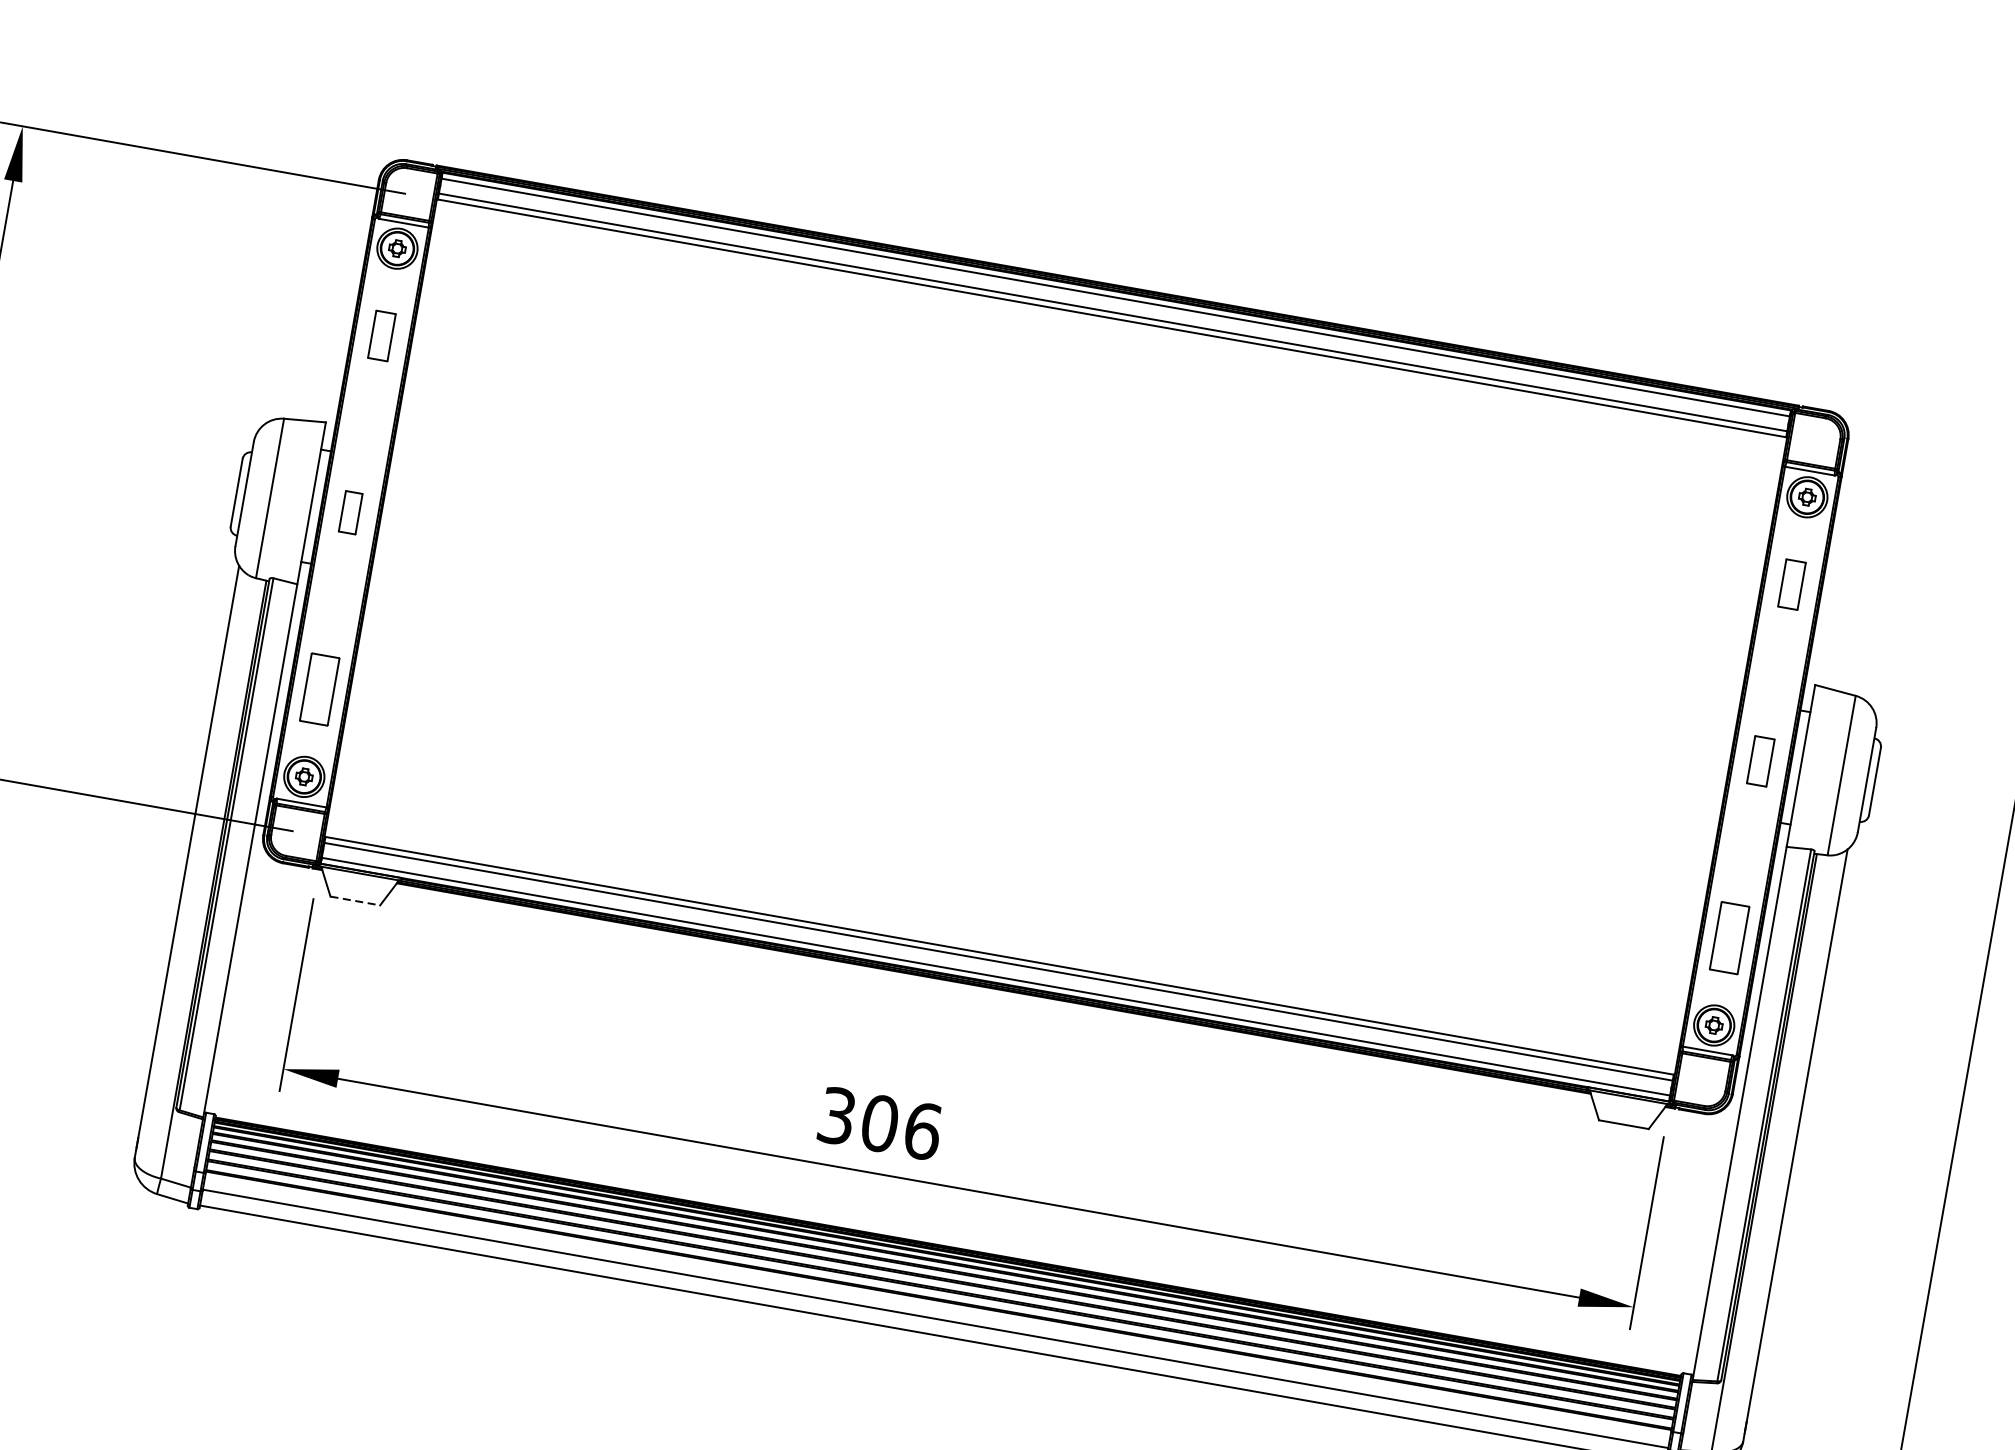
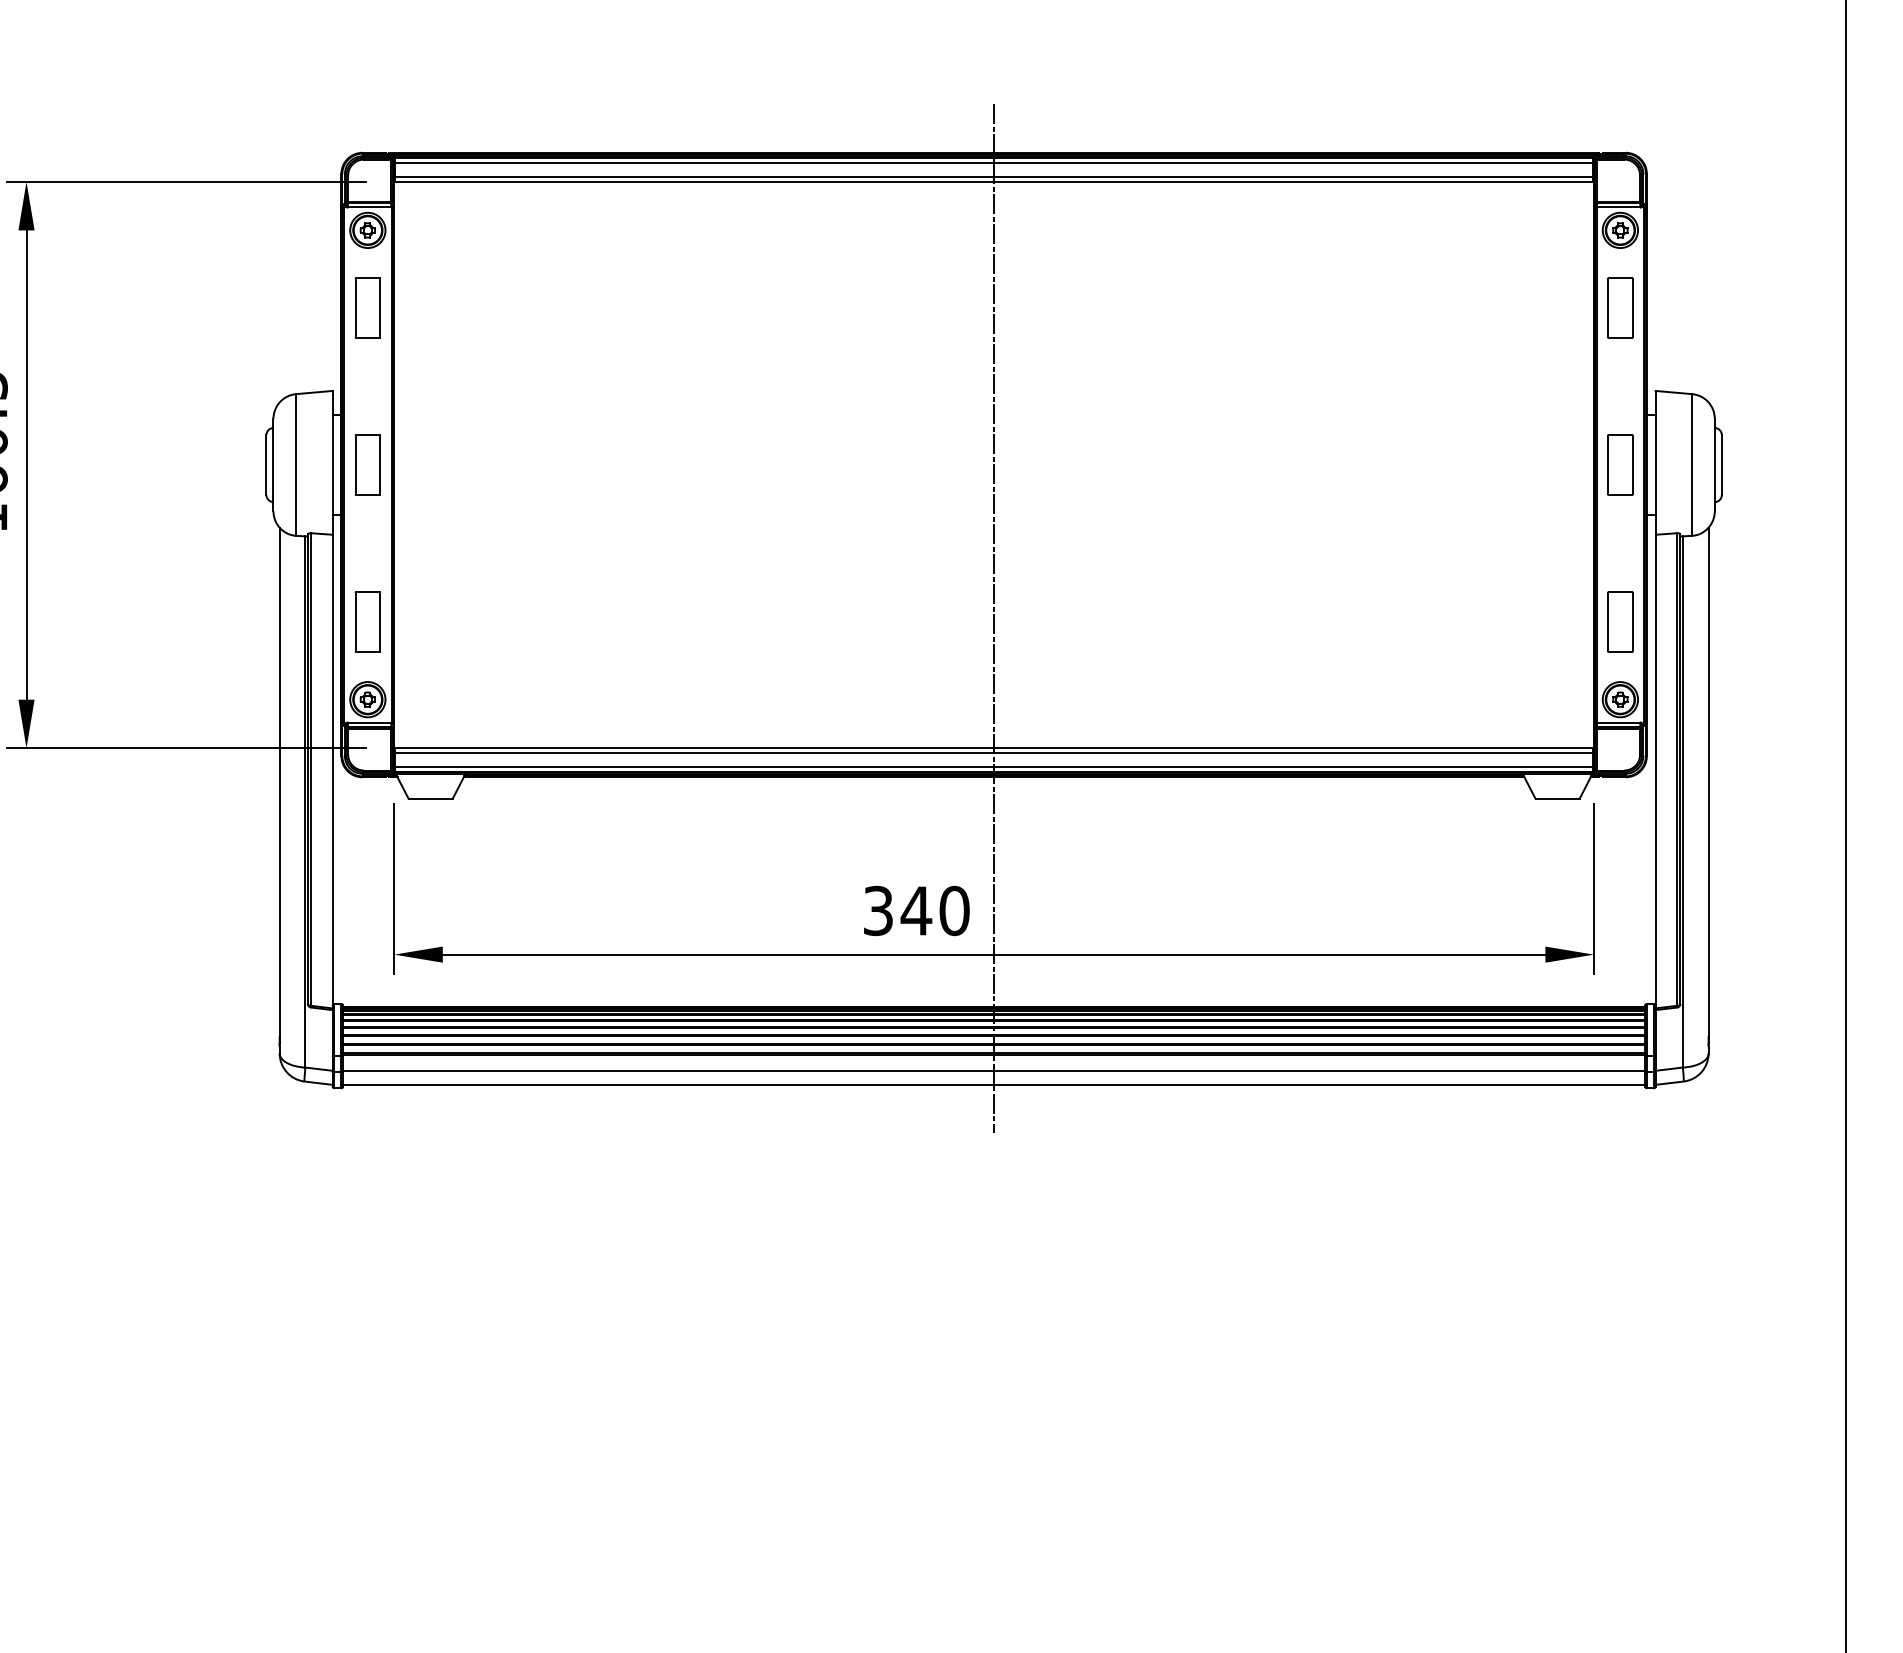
part: (381, 335) -> (367, 307), size x1.43
part: (350, 512) -> (367, 464), size x1.67
part: (1792, 584) -> (1620, 307), size x1.43
part: (1761, 760) -> (1620, 464), size x1.43
line: (1025, 809) -> (994, 618), added
line: (356, 900) -> (431, 798), dashed -> solid
text: (900, 1126) -> (934, 910), 306 -> 340

